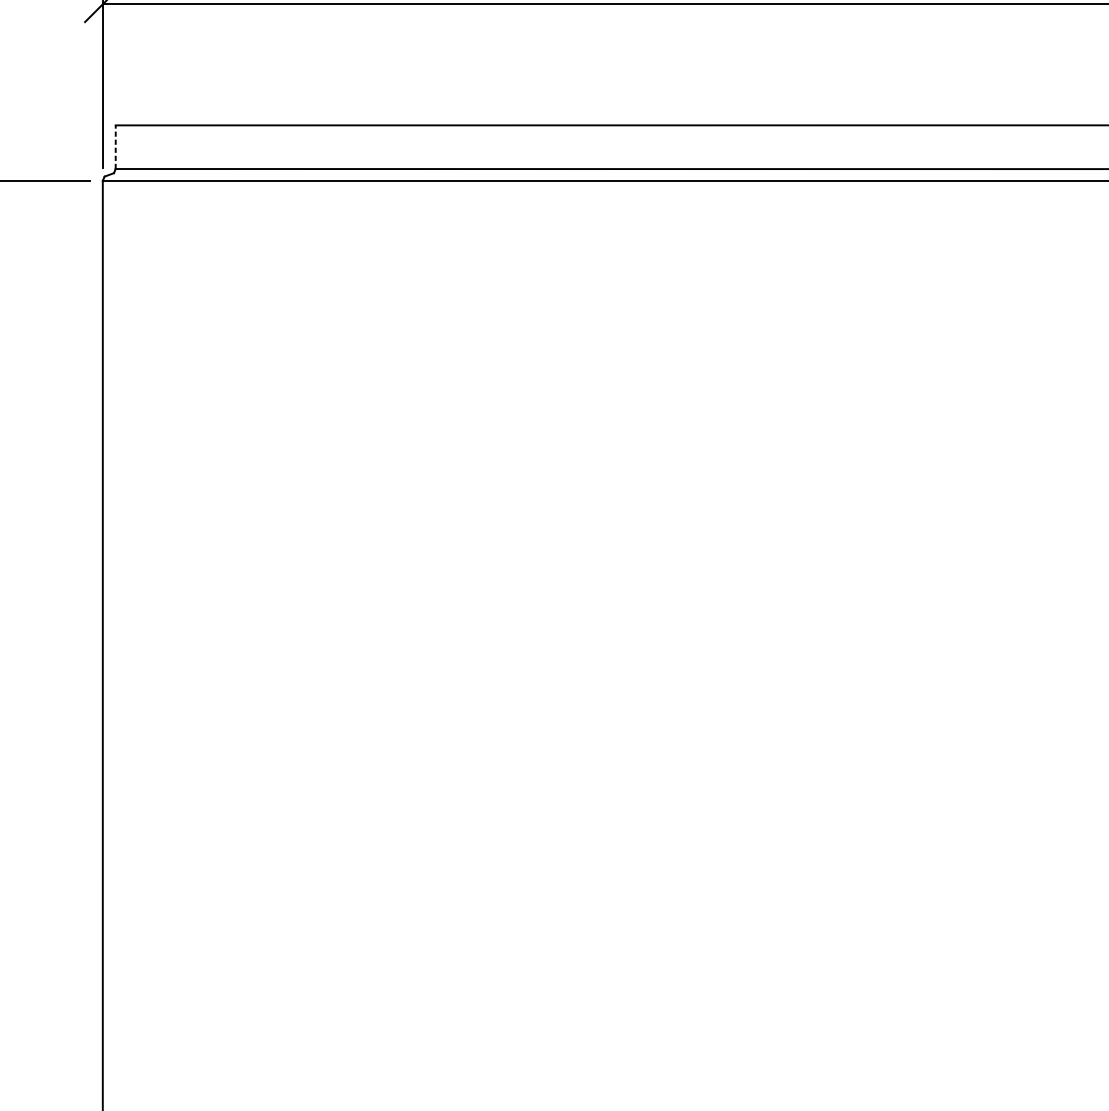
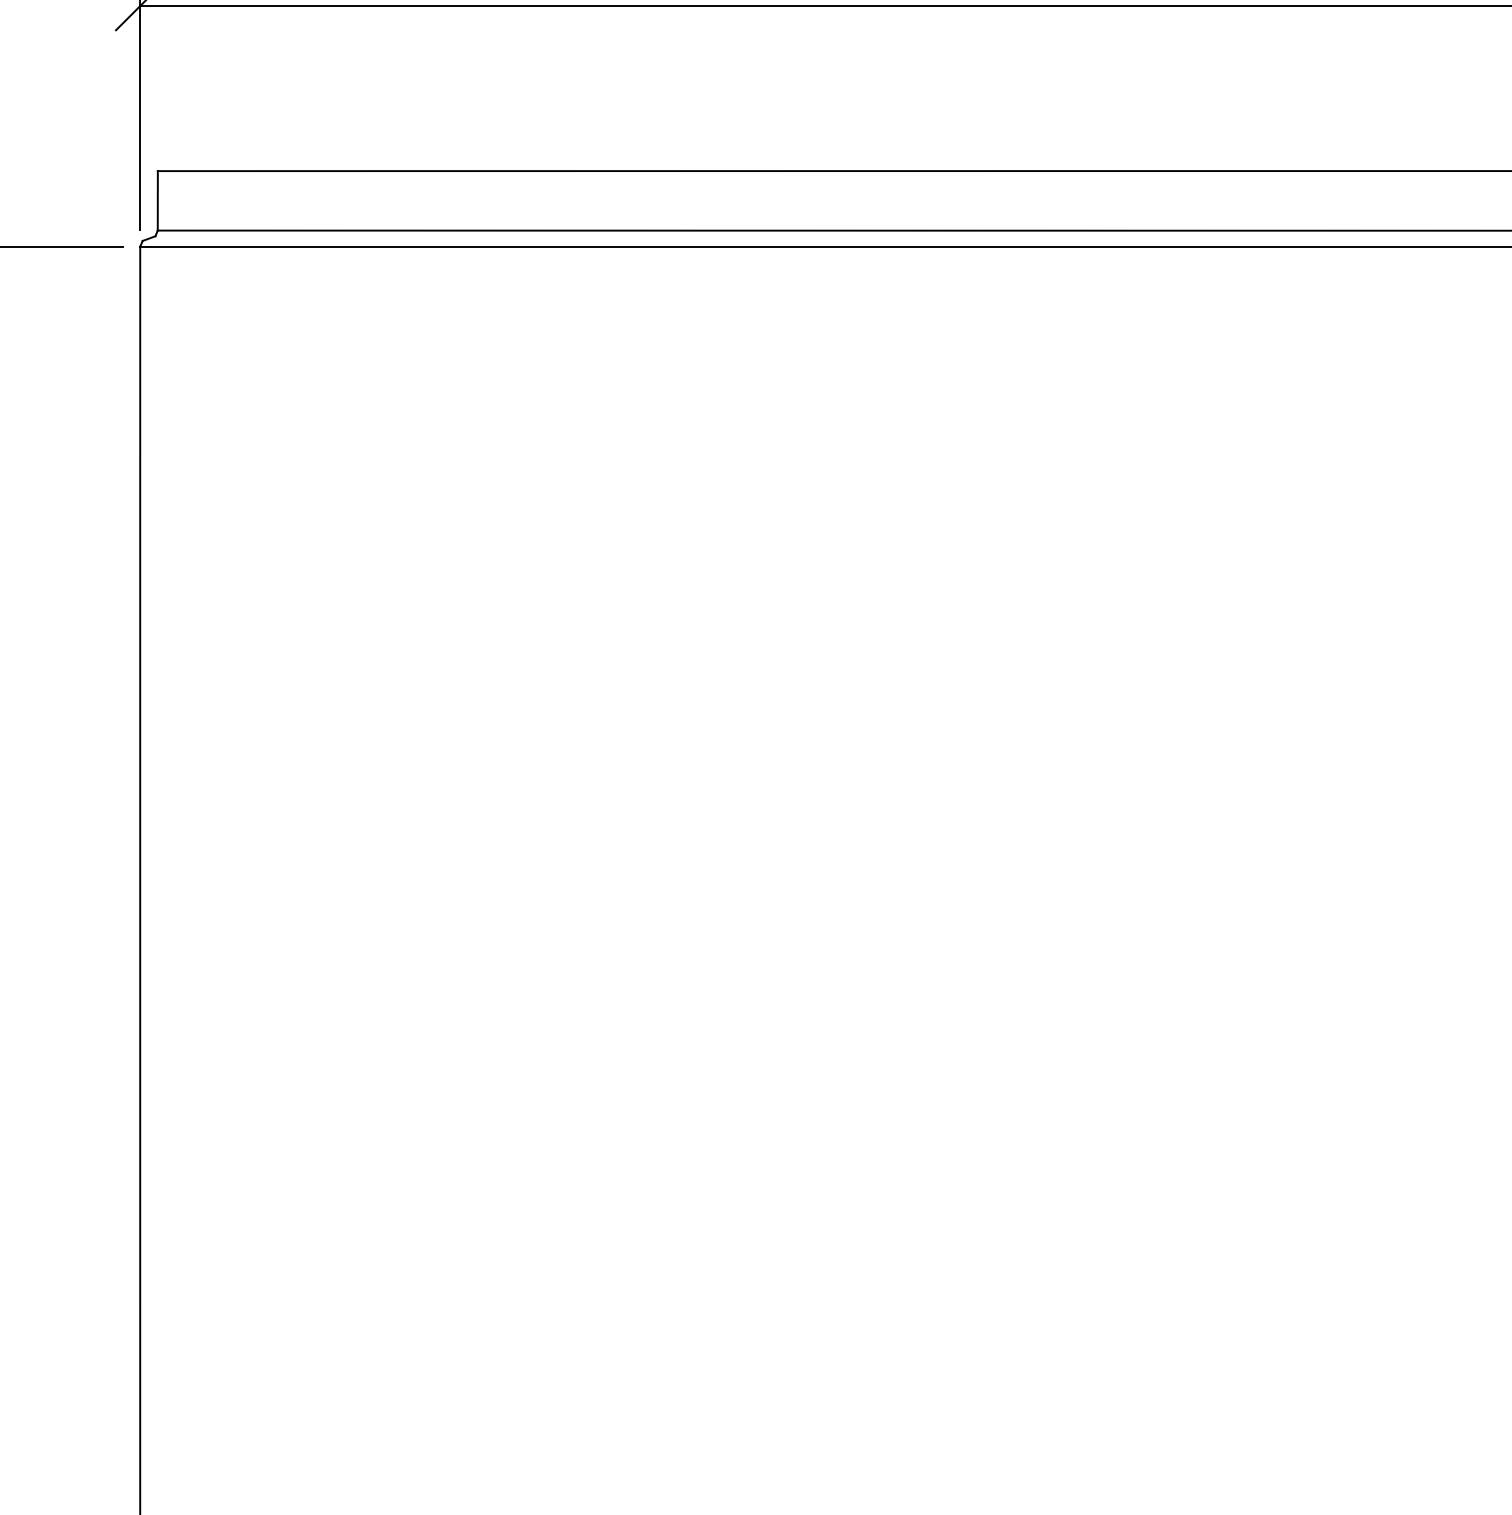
line: (115, 146) -> (157, 200), dashed -> solid

